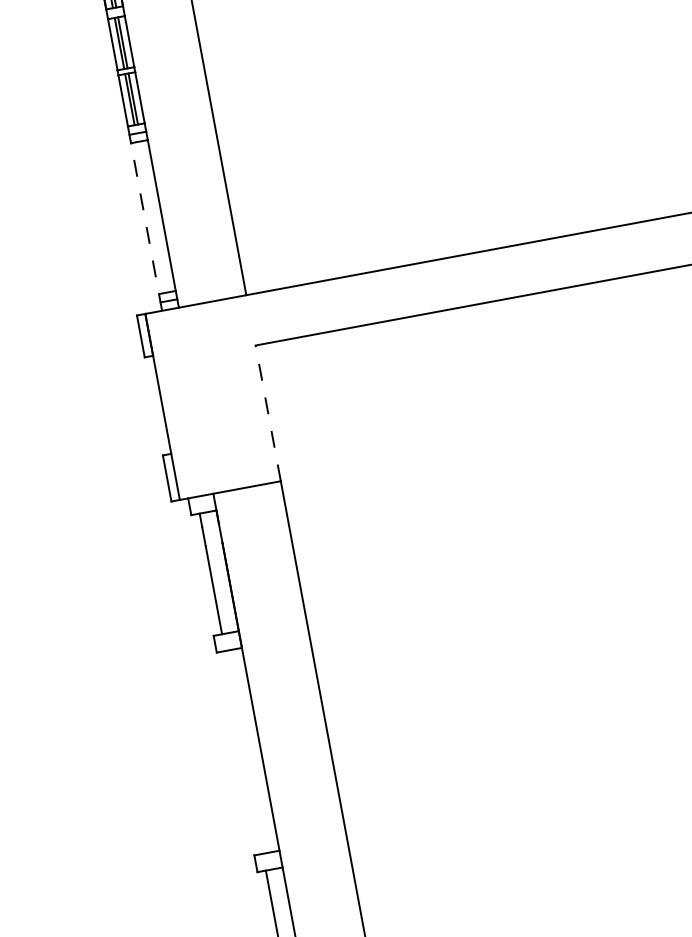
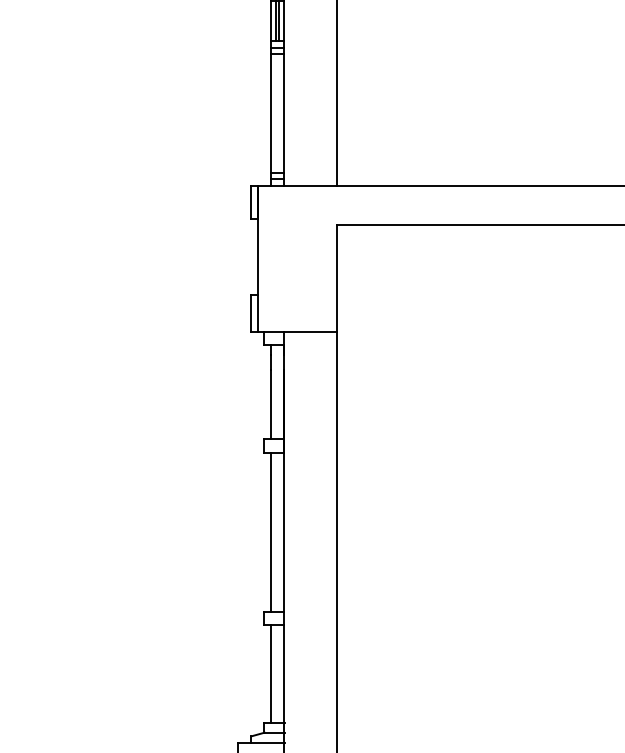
line: (147, 227) -> (271, 120), dashed -> solid
line: (268, 412) -> (337, 277), dashed -> solid
line: (244, 751) -> (271, 531), added

